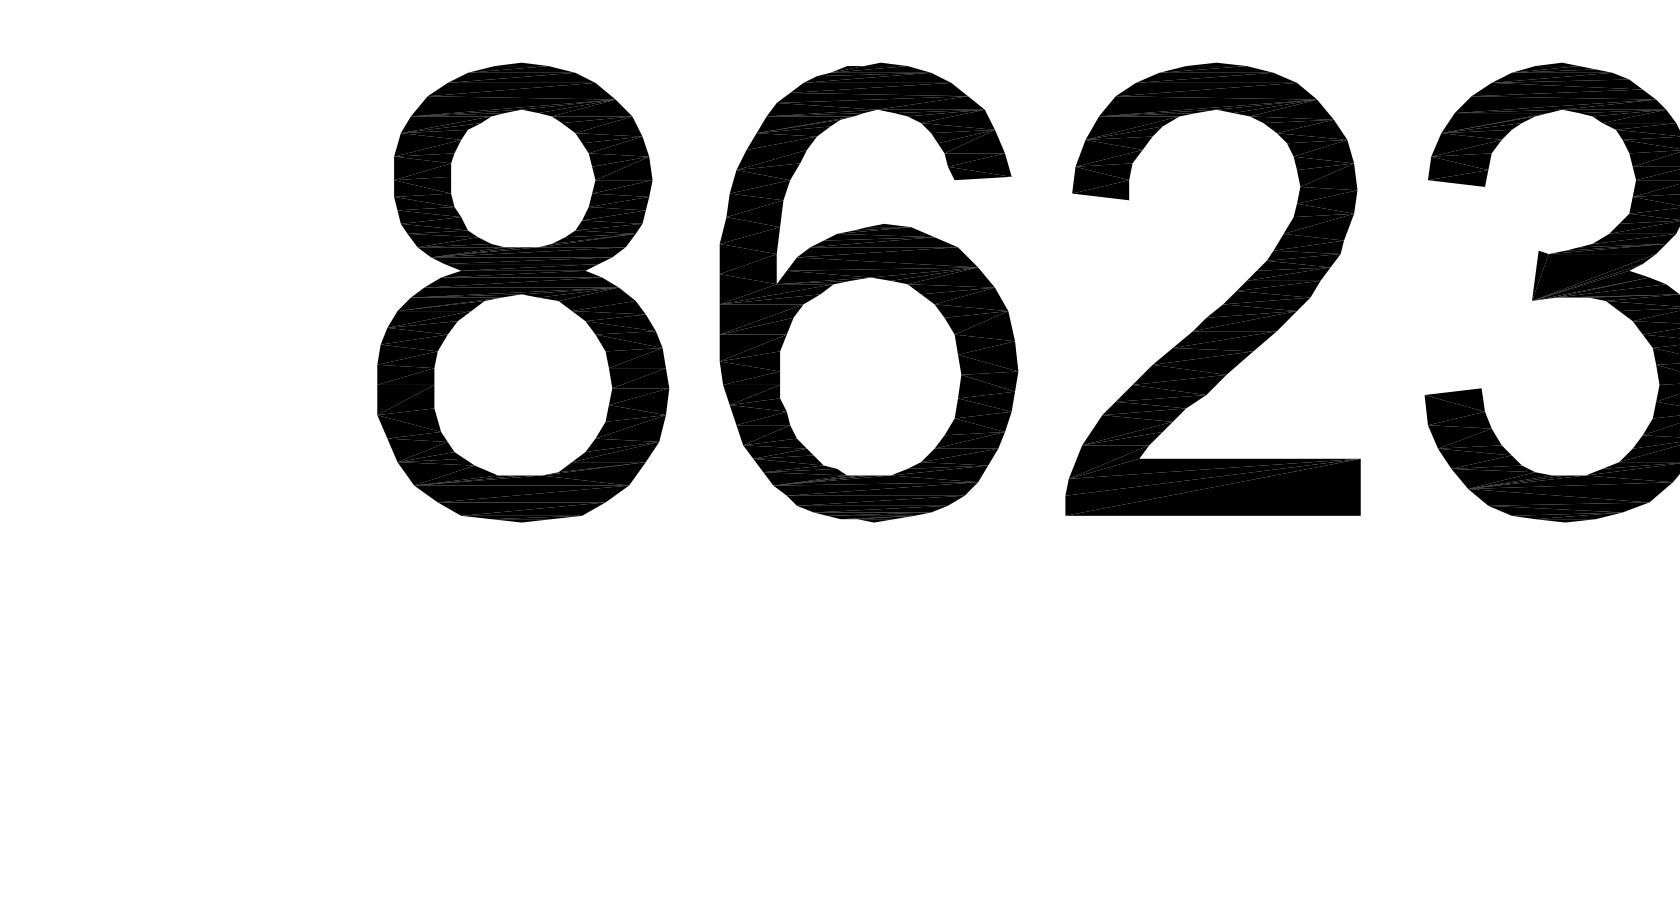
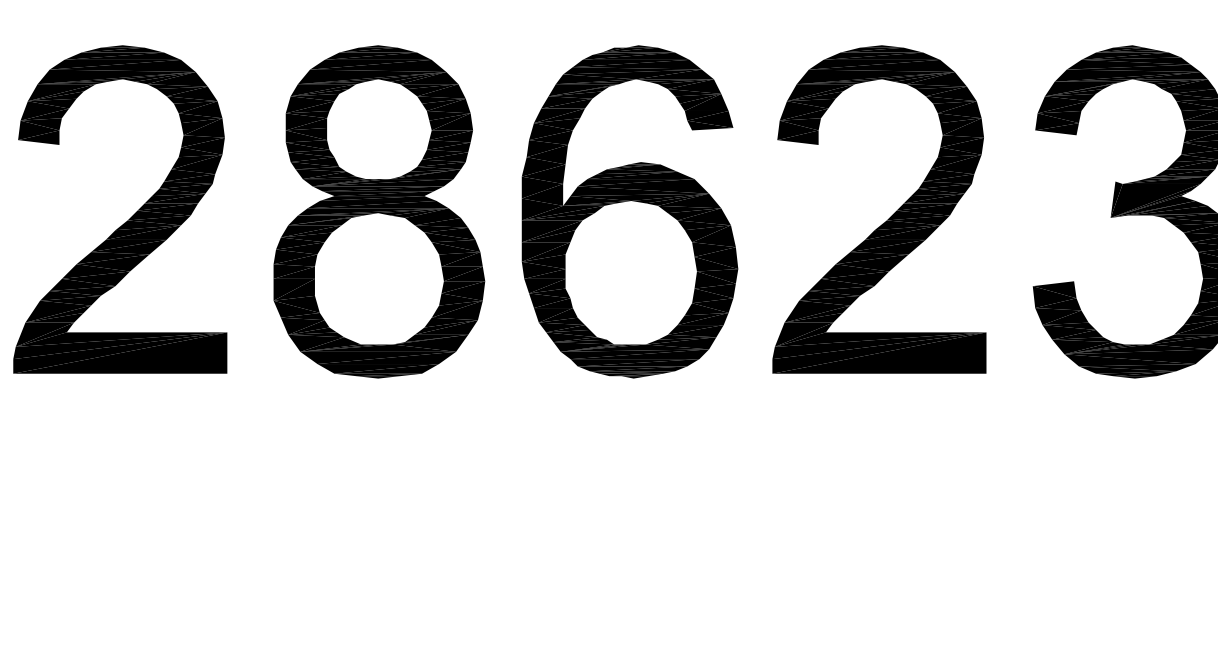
part: (178, 301) -> (129, 218), added

